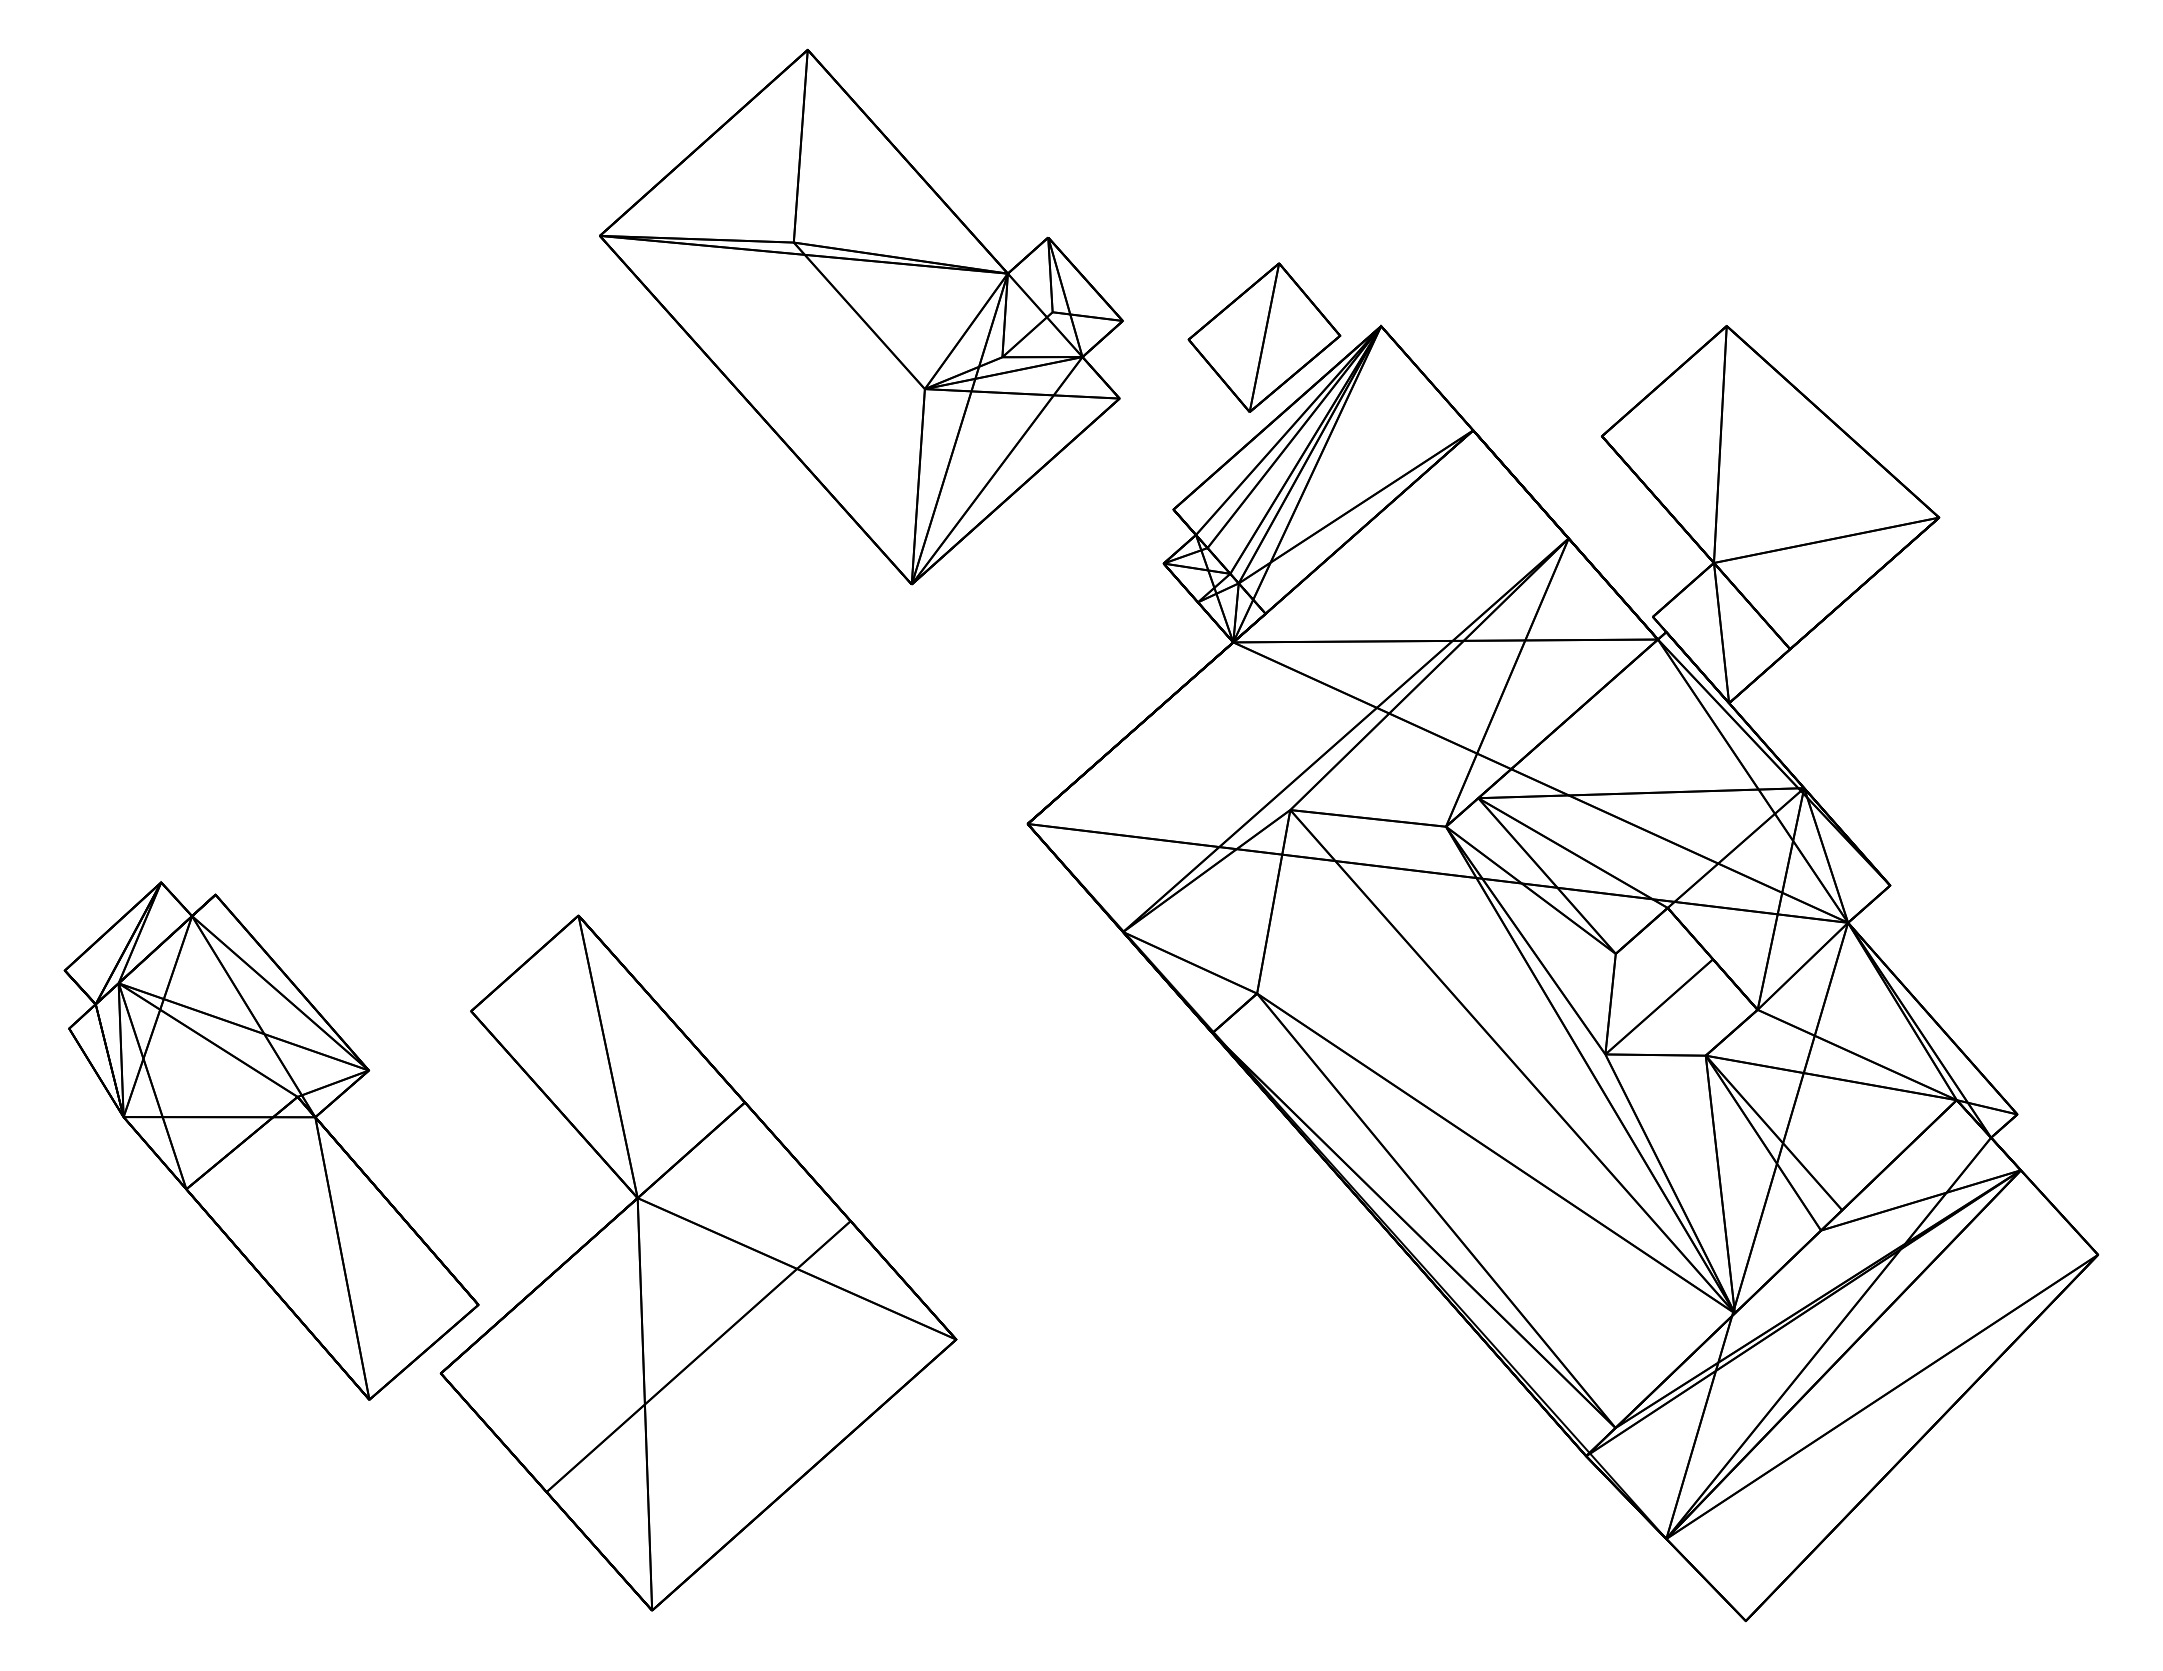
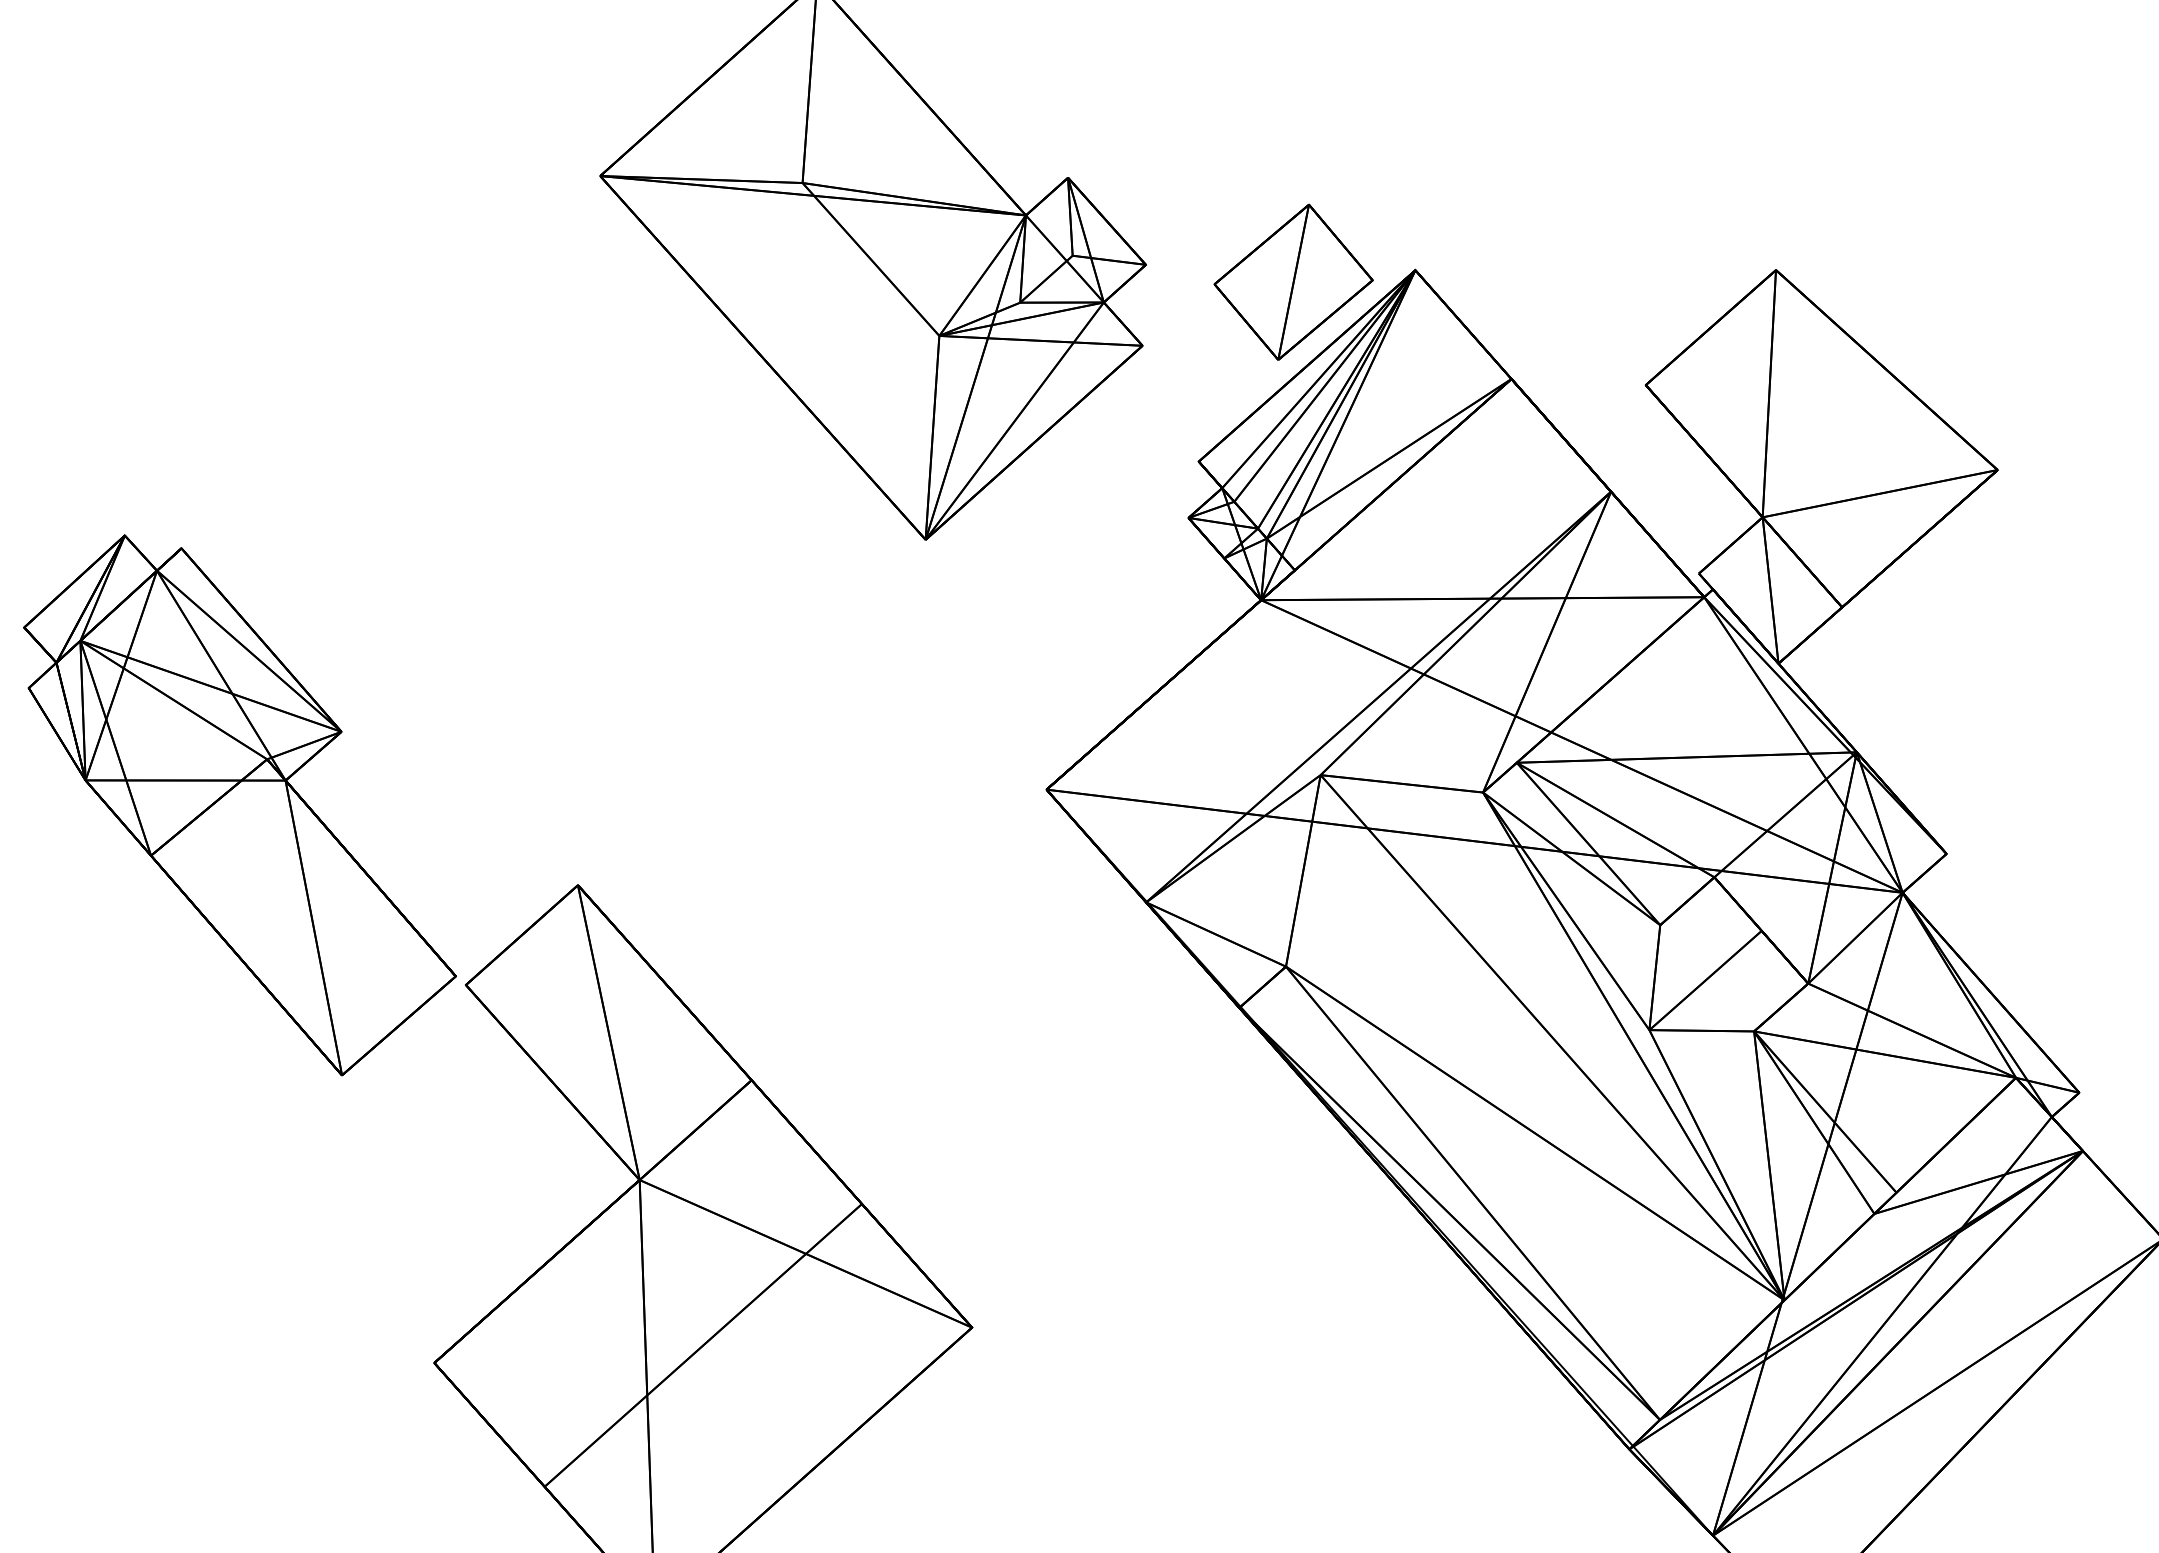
part: (271, 1140) -> (239, 804), moved

